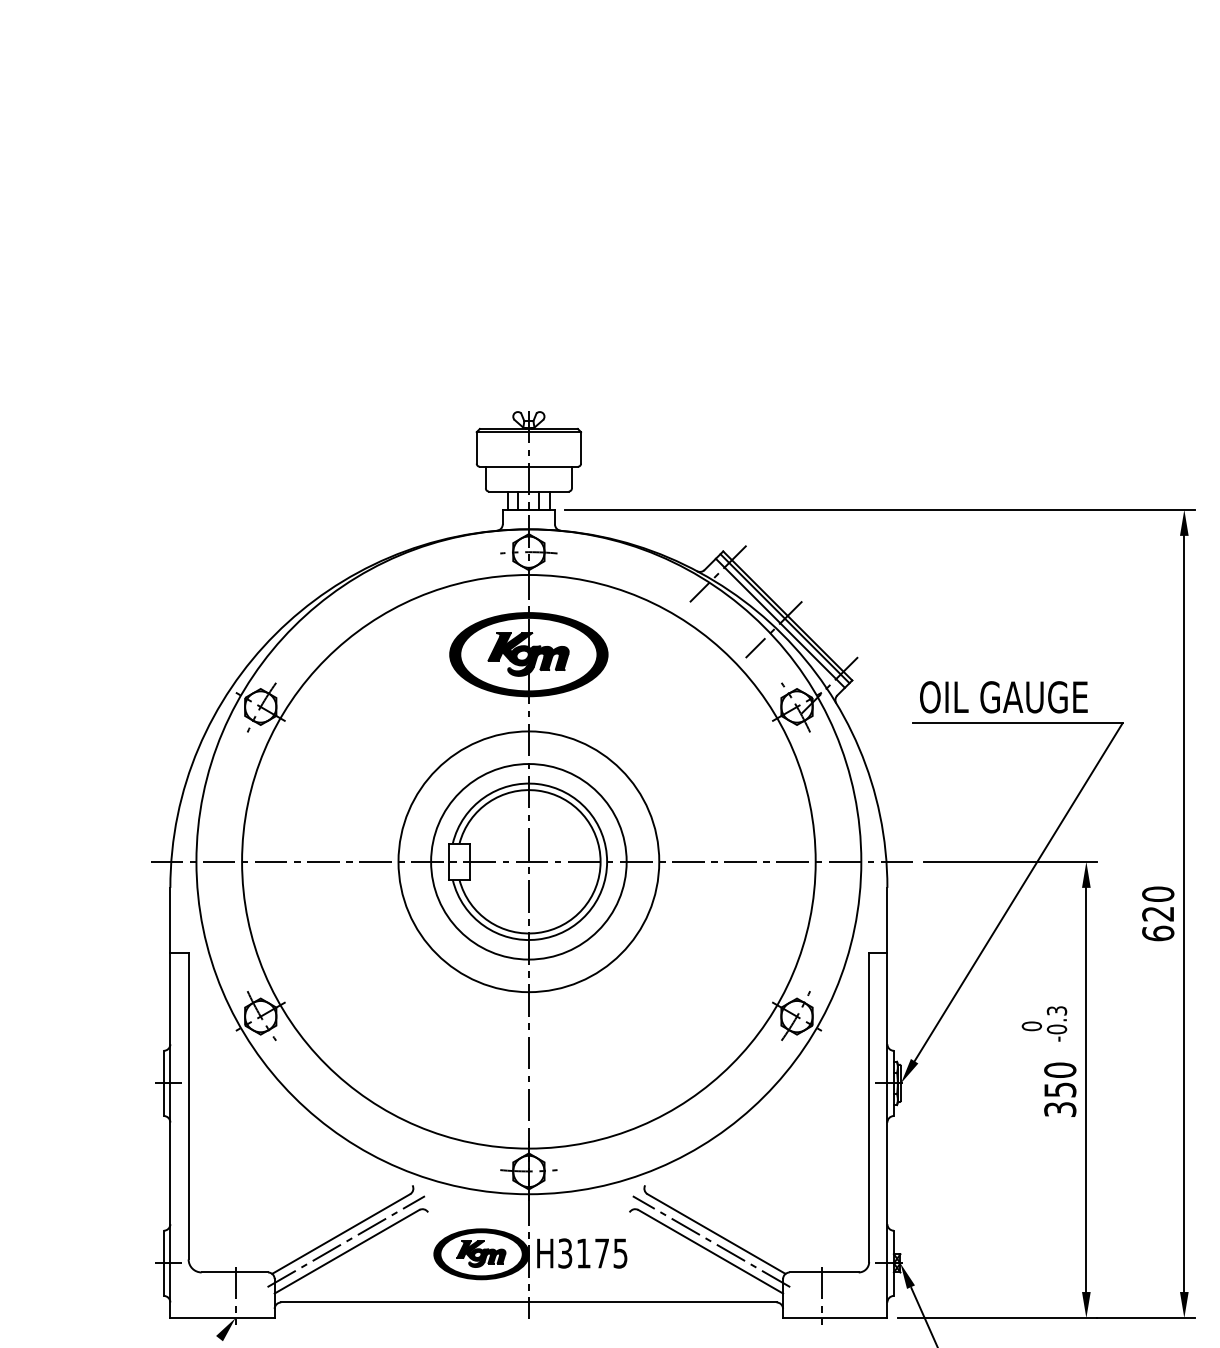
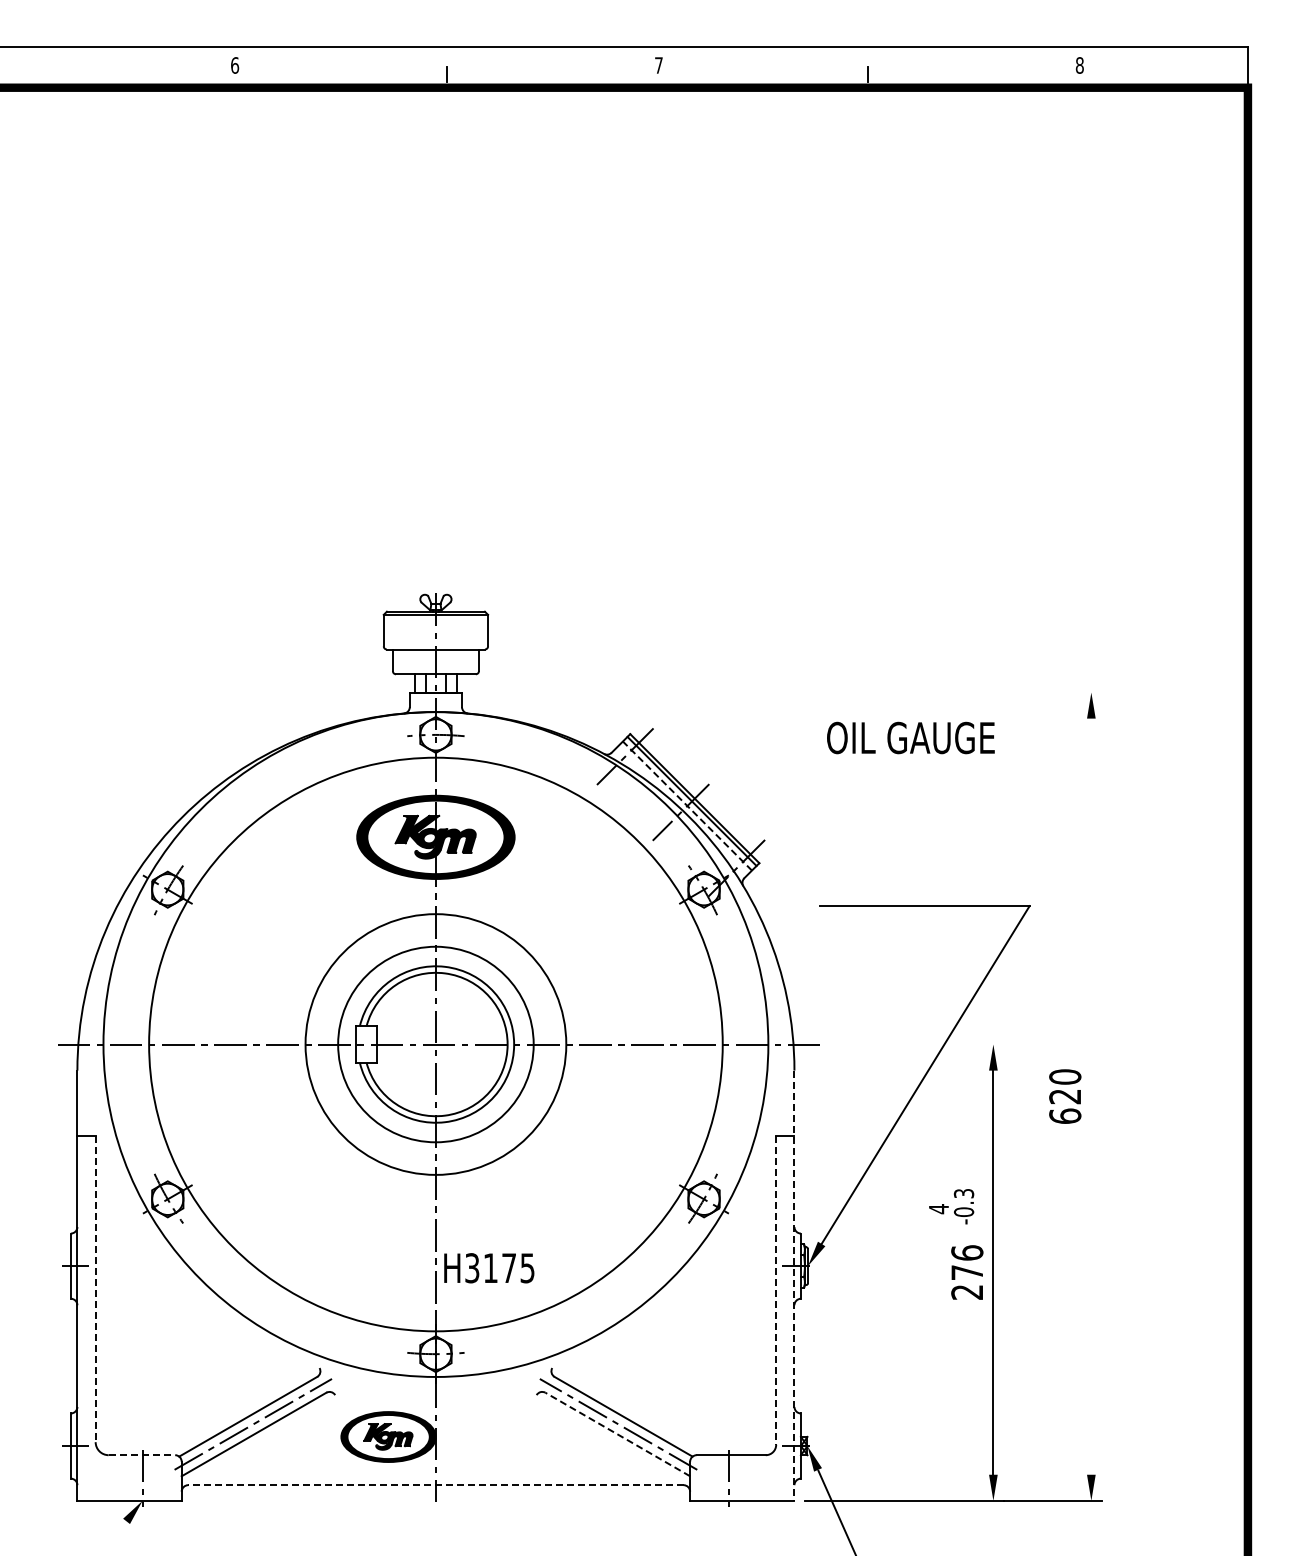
line: (879, 509) -> (786, 692), removed
line: (780, 622) -> (687, 805), solid -> dashed
text: (1003, 696) -> (910, 737), moved
line: (1009, 861) -> (916, 1044), removed
line: (1184, 913) -> (1091, 1096), removed
text: (1031, 1026) -> (938, 1209), 0 -> 4
text: (1060, 1089) -> (967, 1272), 350 -> 276
line: (887, 1103) -> (794, 1286), solid -> dashed
line: (188, 1106) -> (95, 1289), solid -> dashed
line: (869, 1107) -> (776, 1290), solid -> dashed
line: (710, 1251) -> (617, 1434), solid -> dashed
text: (582, 1253) -> (489, 1268), moved
line: (235, 1272) -> (142, 1455), solid -> dashed
line: (528, 1302) -> (435, 1485), solid -> dashed

